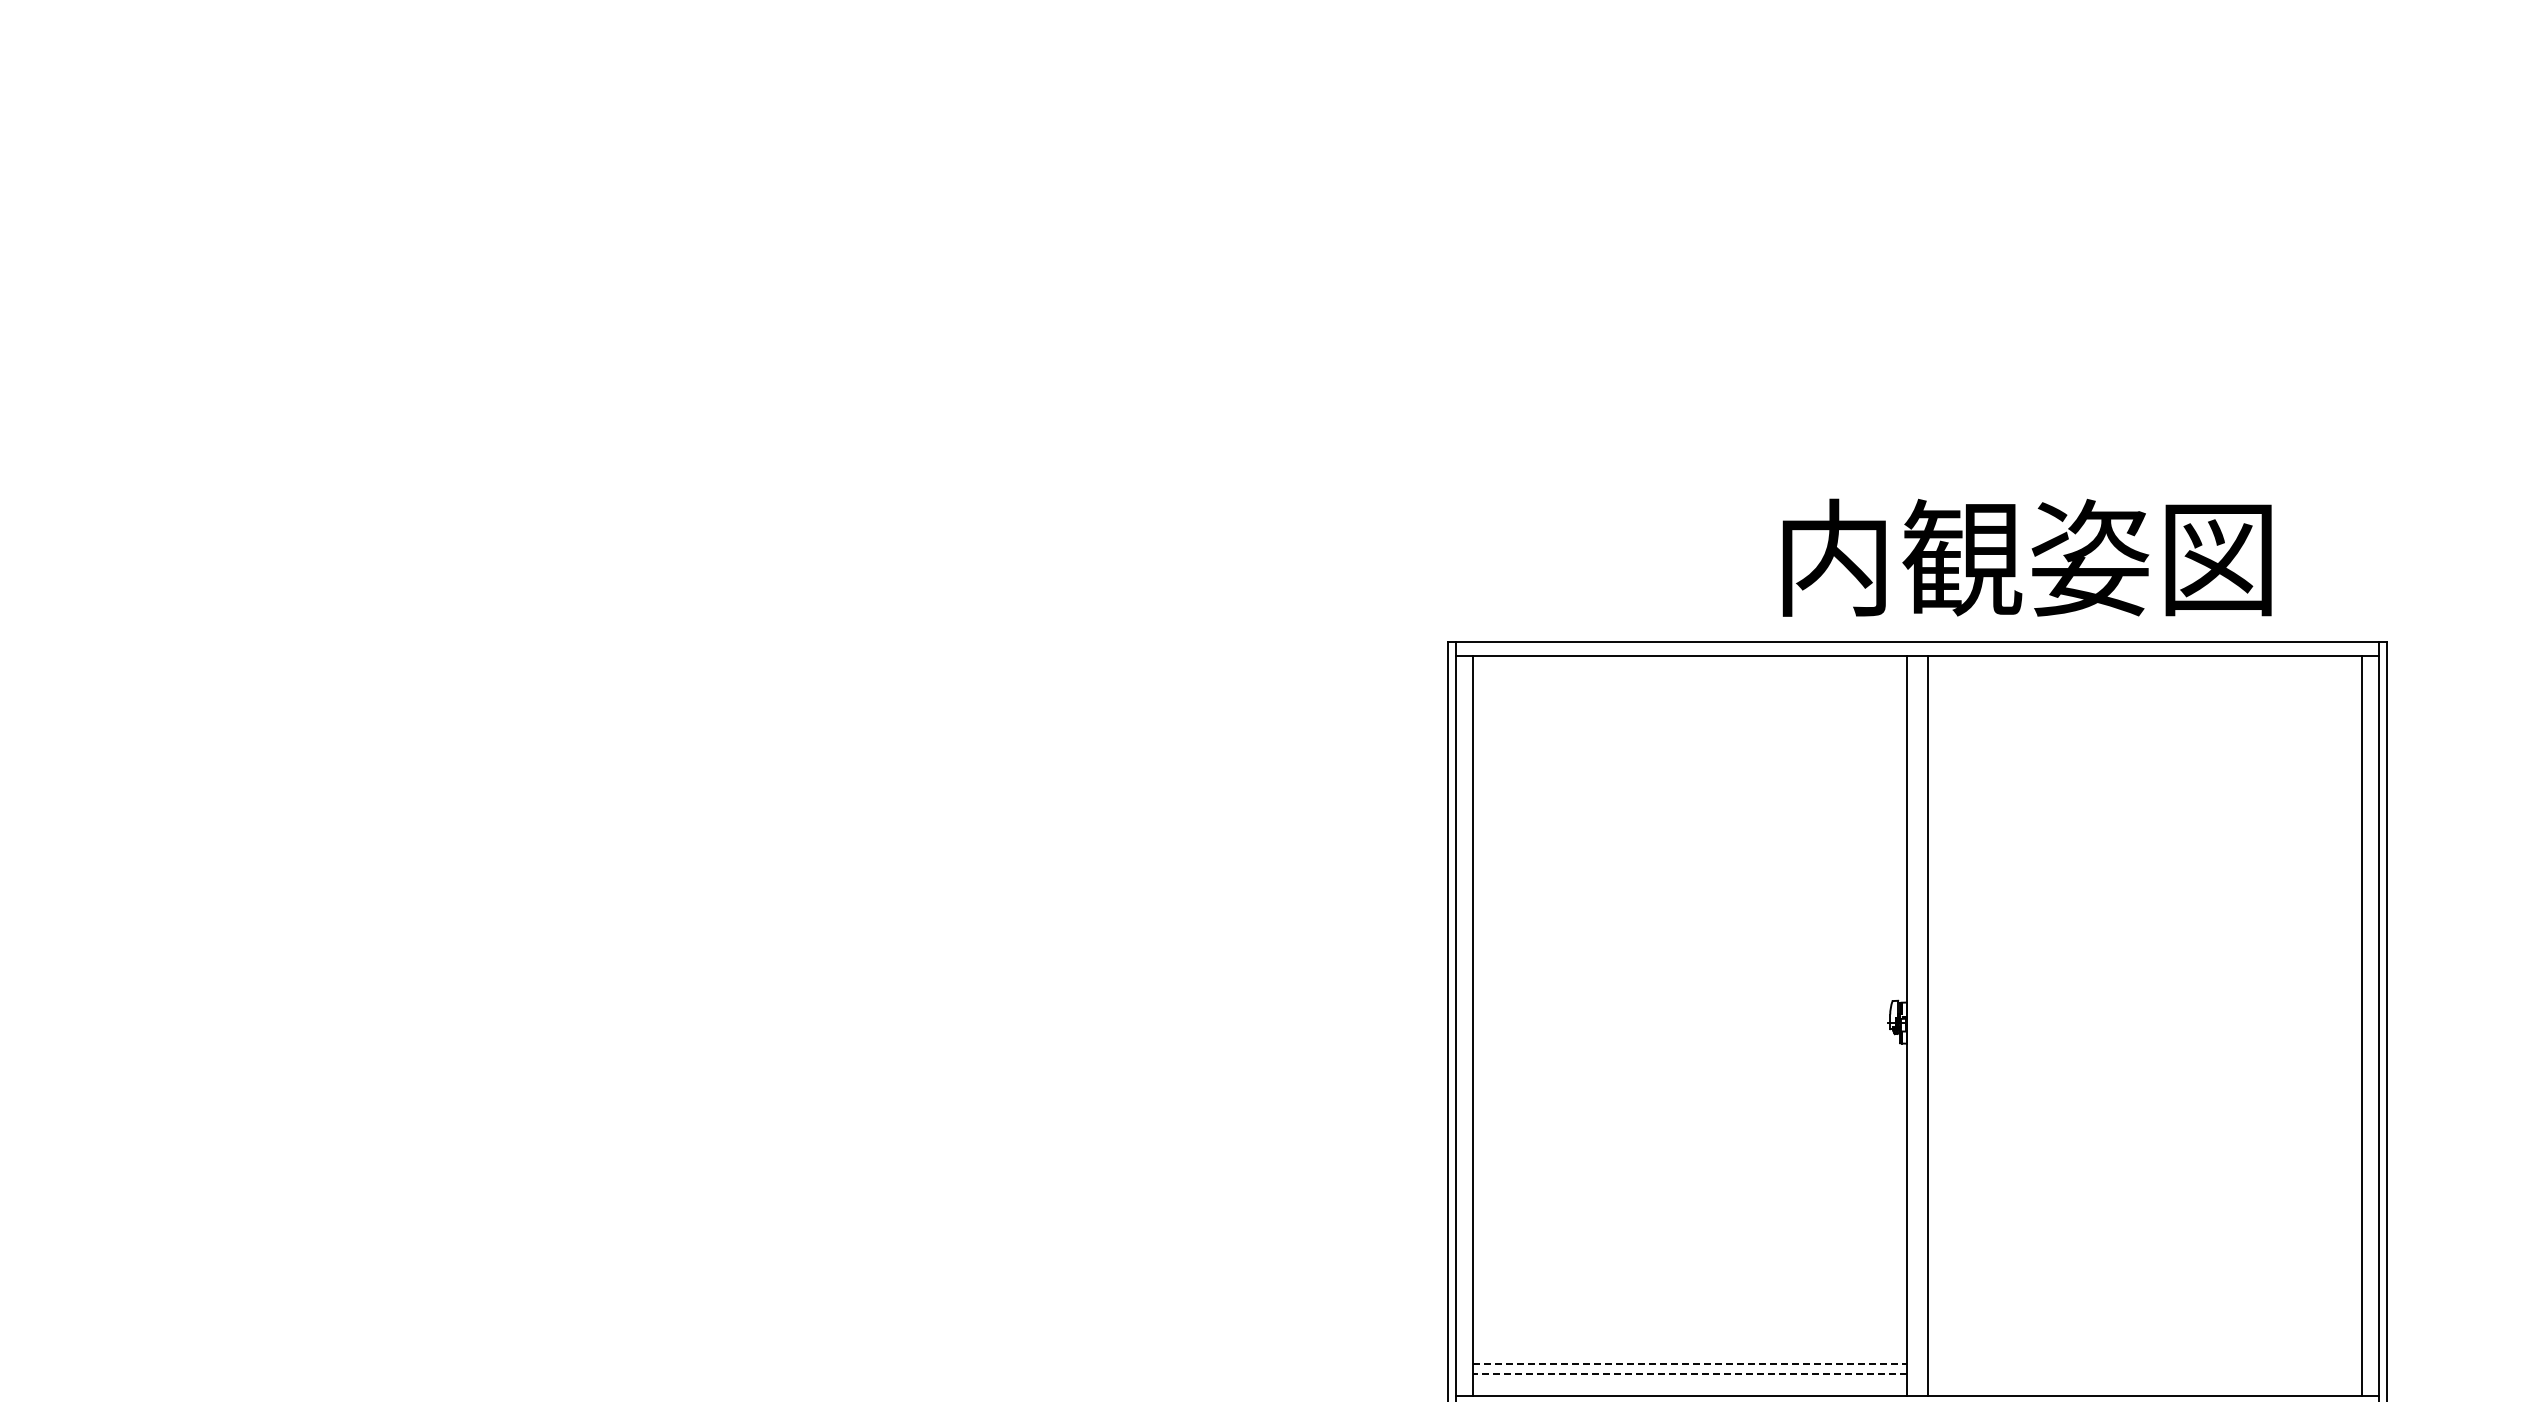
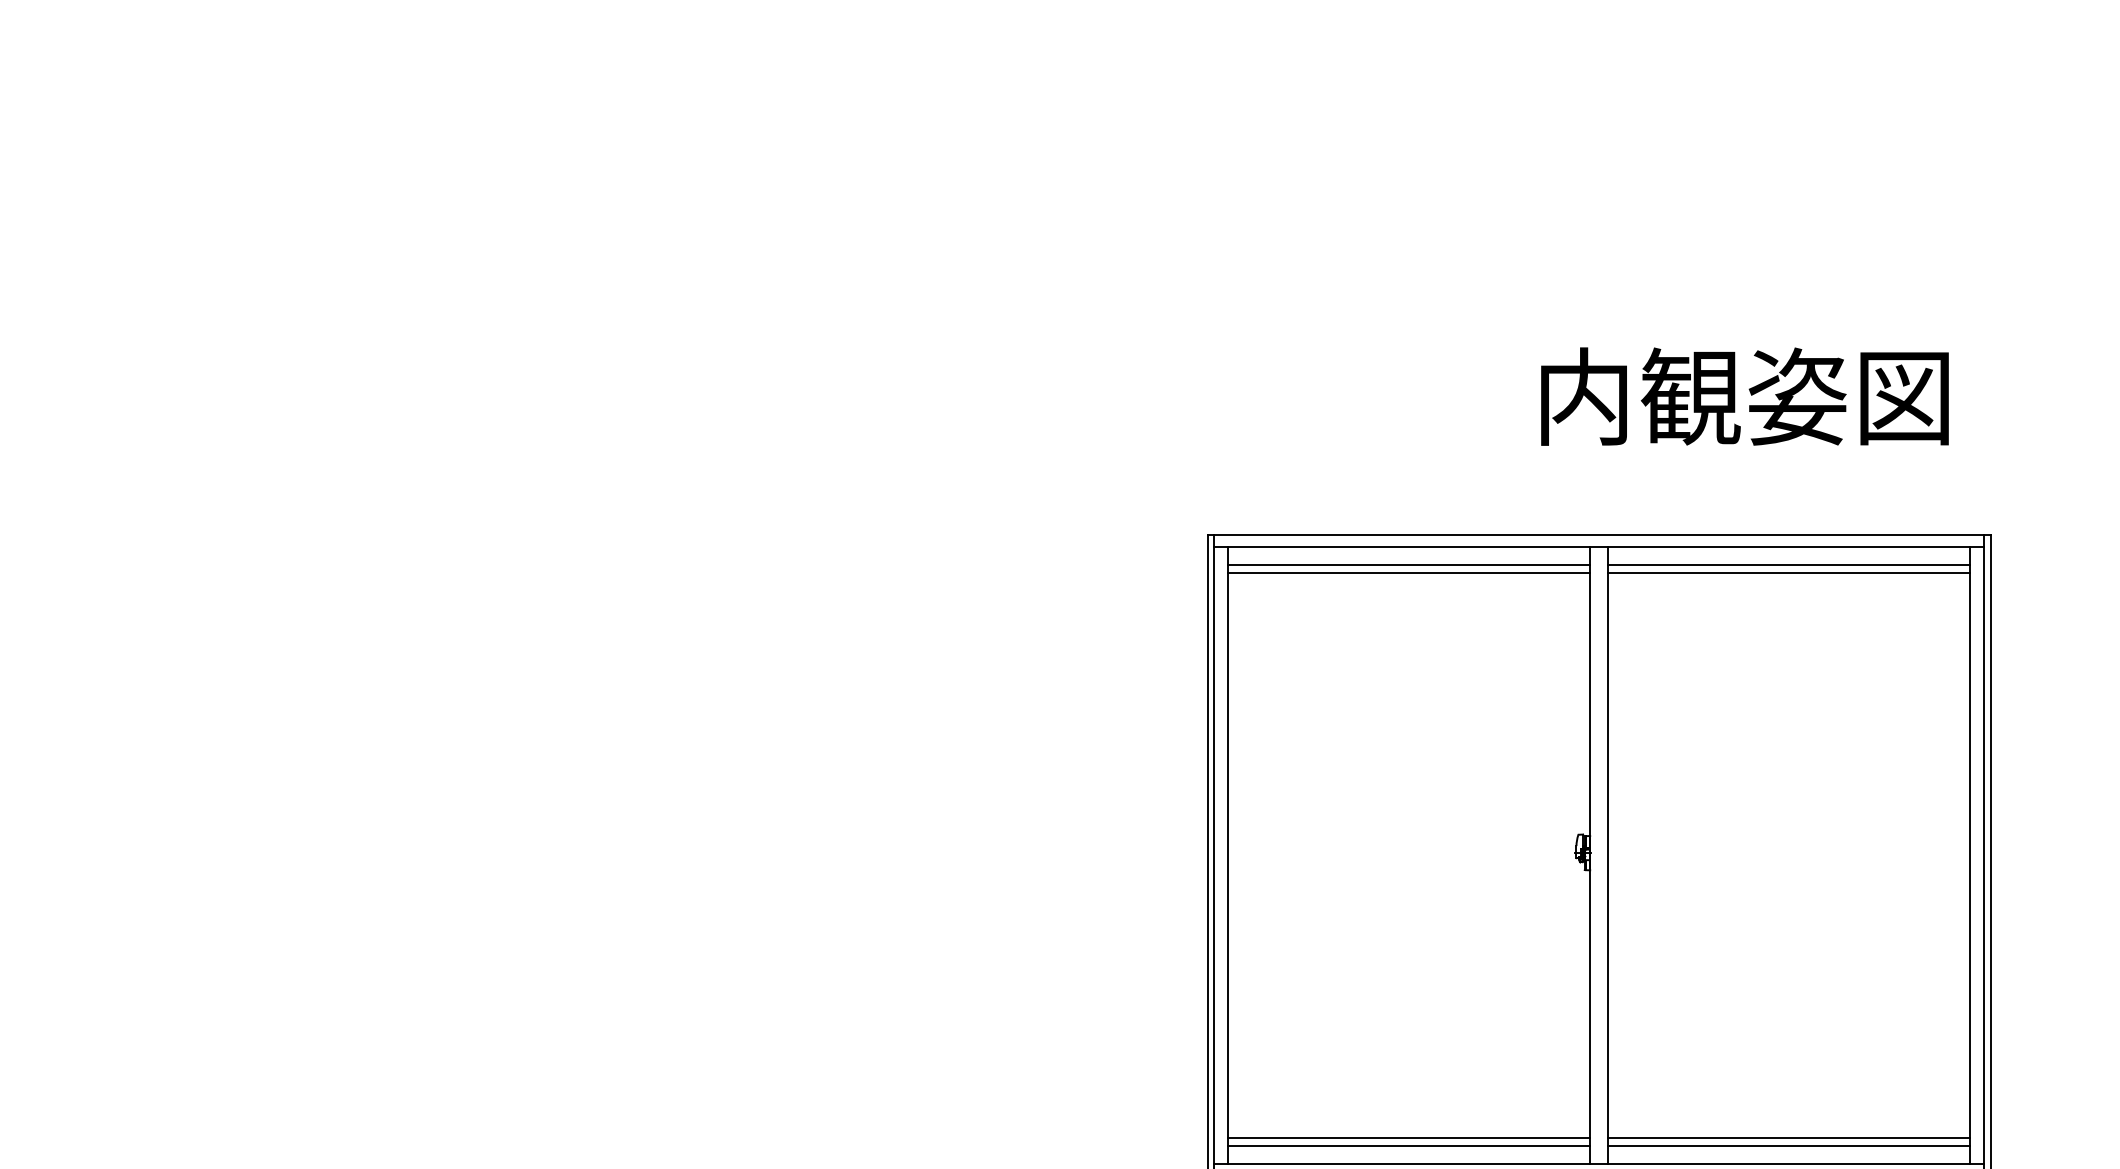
text: (2026, 557) -> (1744, 396), moved
line: (1689, 677) -> (1409, 564), added
line: (2144, 677) -> (1788, 564), added
line: (1689, 687) -> (1409, 573), added
line: (2144, 687) -> (1788, 573), added
line: (1689, 1364) -> (1409, 1137), dashed -> solid
line: (2144, 1364) -> (1788, 1137), added
line: (1689, 1373) -> (1409, 1145), dashed -> solid
line: (2144, 1373) -> (1788, 1145), added

